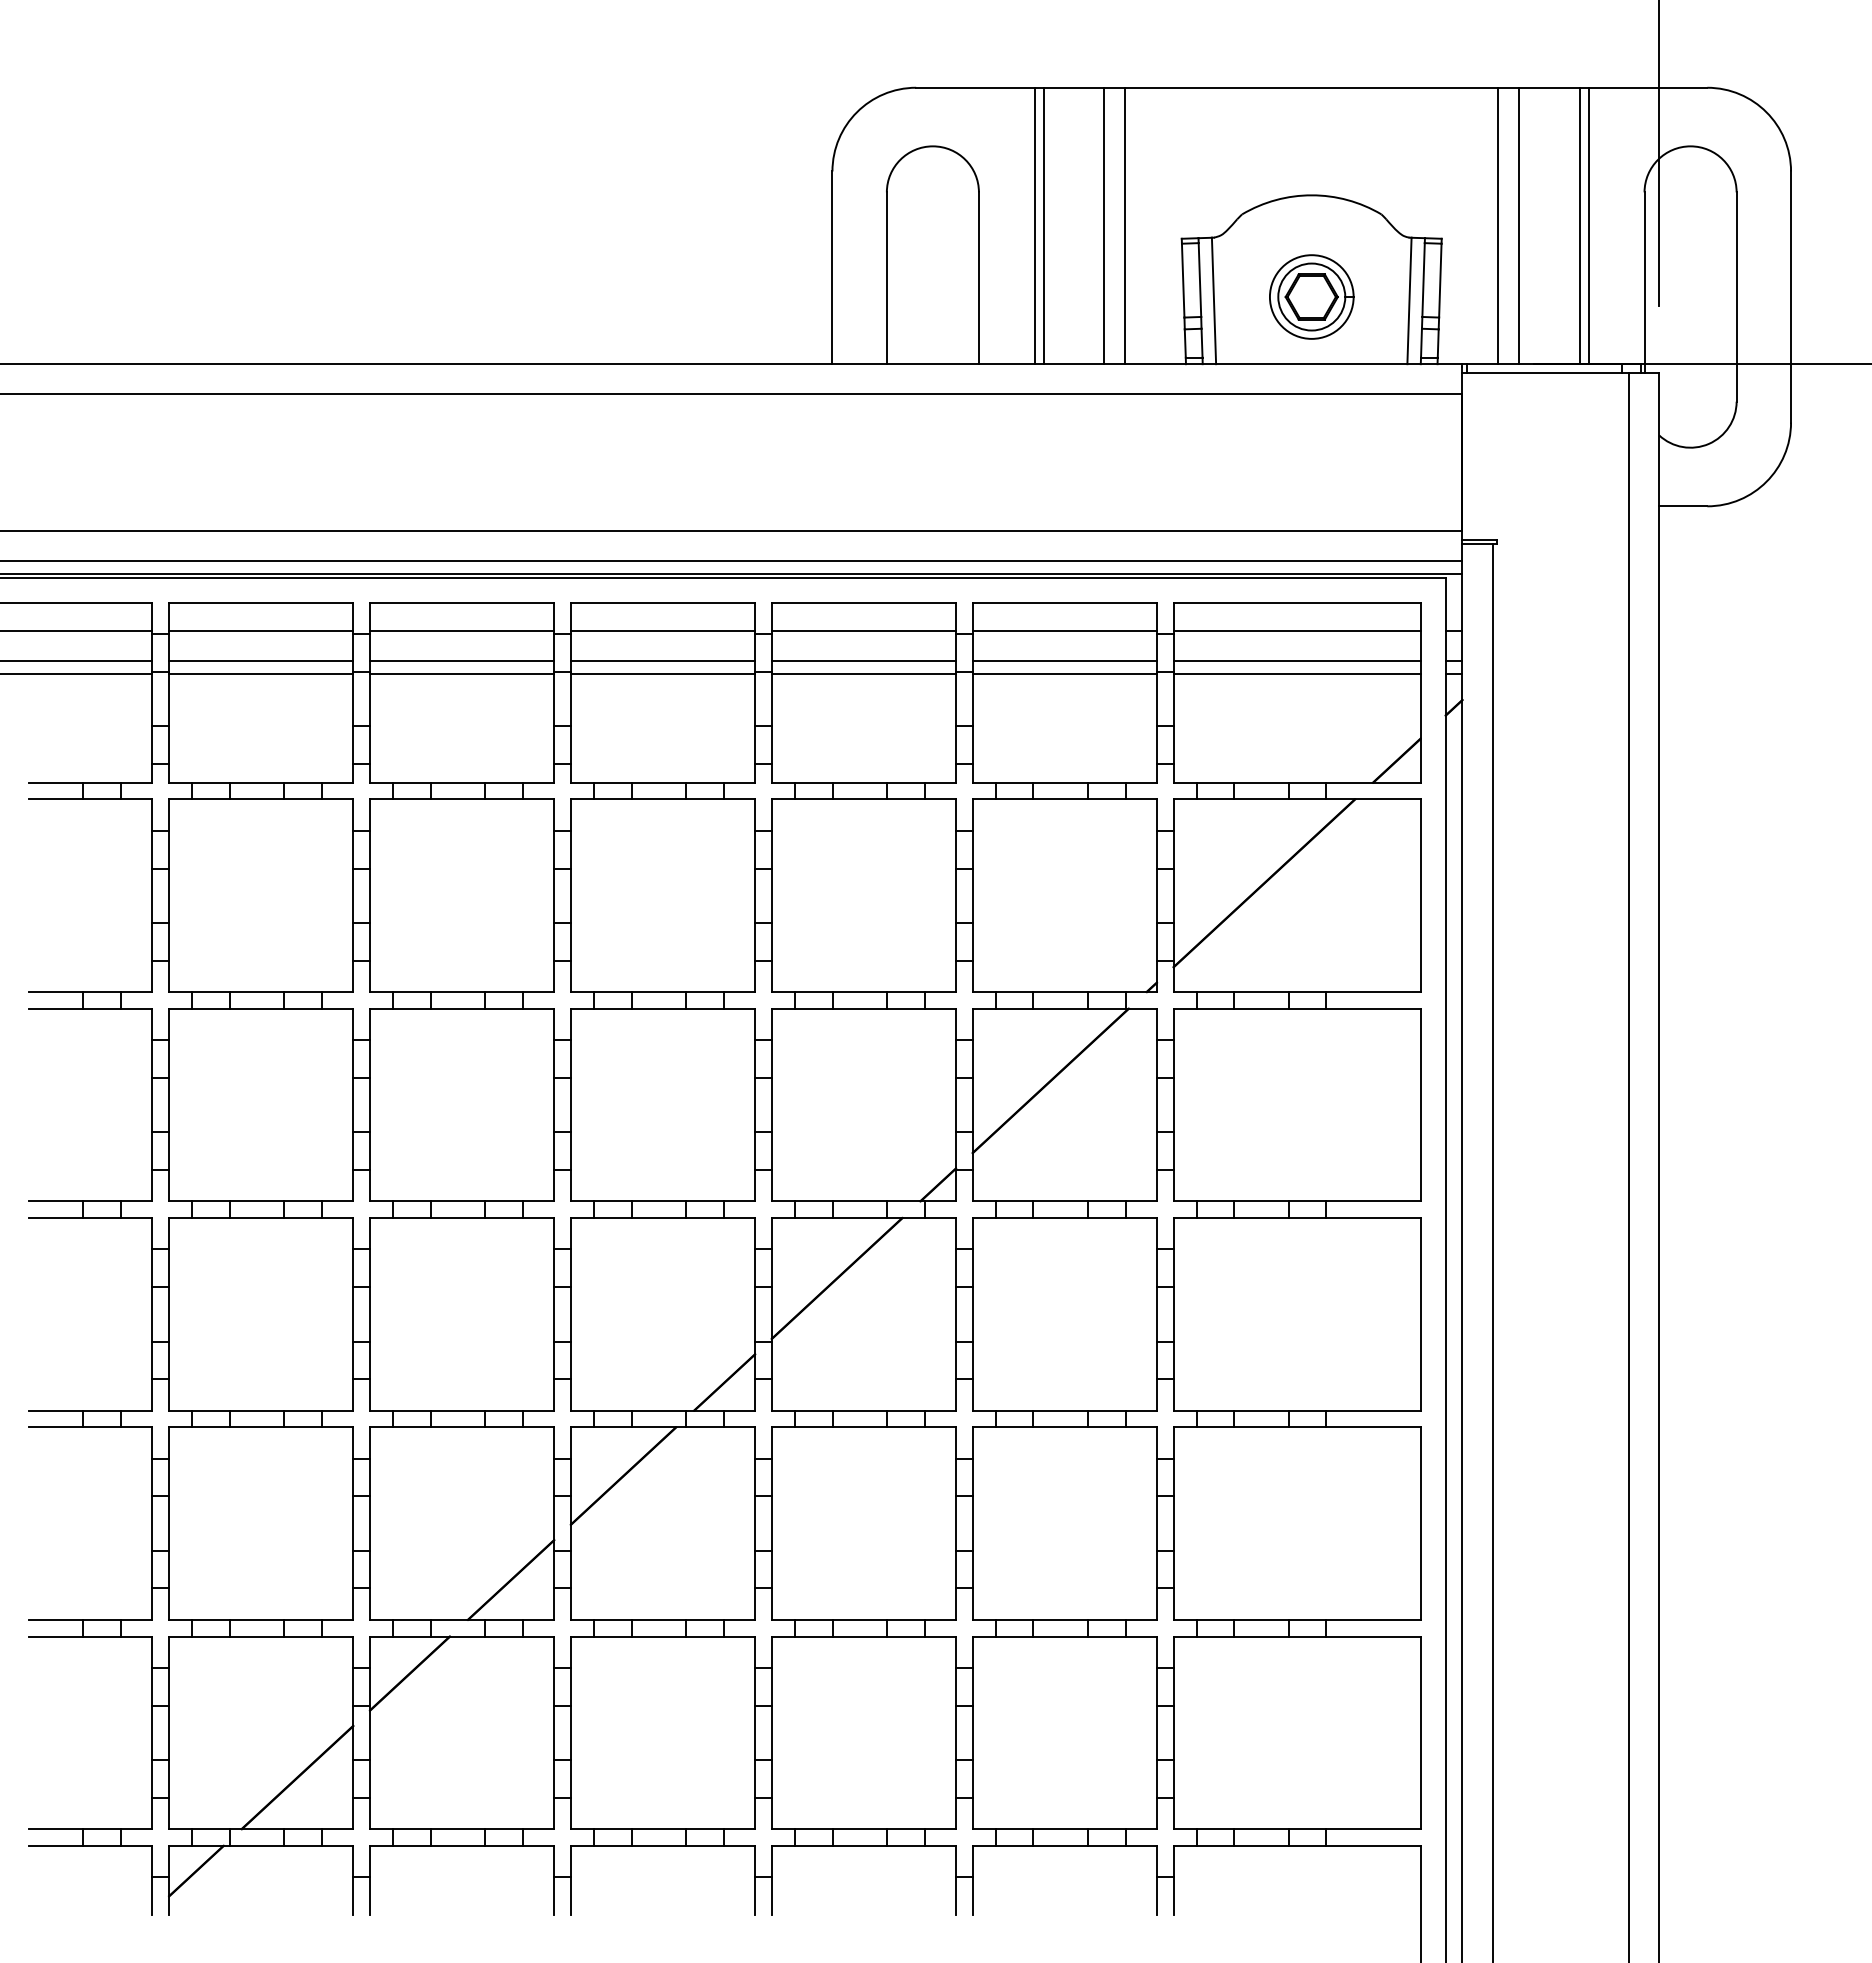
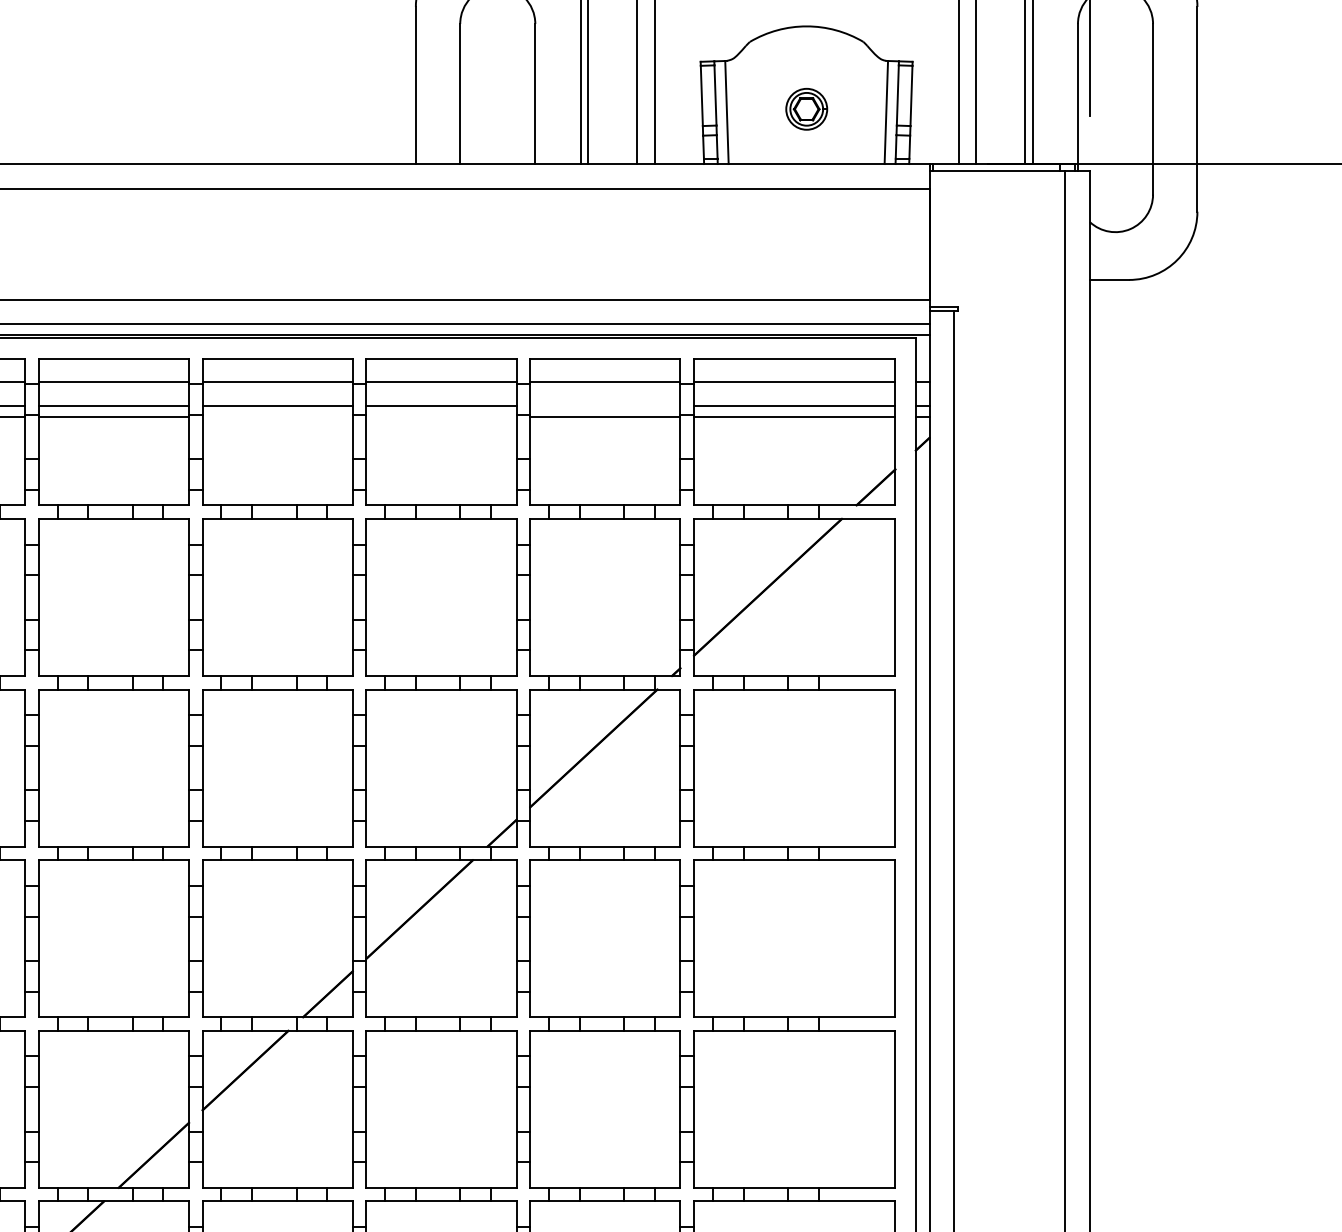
part: (1311, 296) -> (806, 108), size x0.6
line: (1064, 661) -> (605, 406), removed
line: (662, 674) -> (277, 417), removed
line: (863, 674) -> (441, 417), removed

